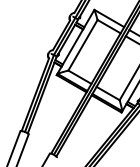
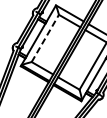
line: (83, 44) -> (45, 37), solid -> dashed

